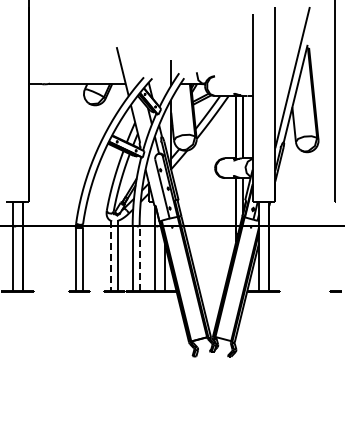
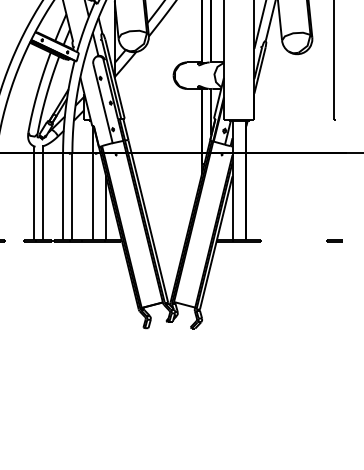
line: (110, 255) -> (33, 192), dashed -> solid
line: (139, 257) -> (72, 195), dashed -> solid

